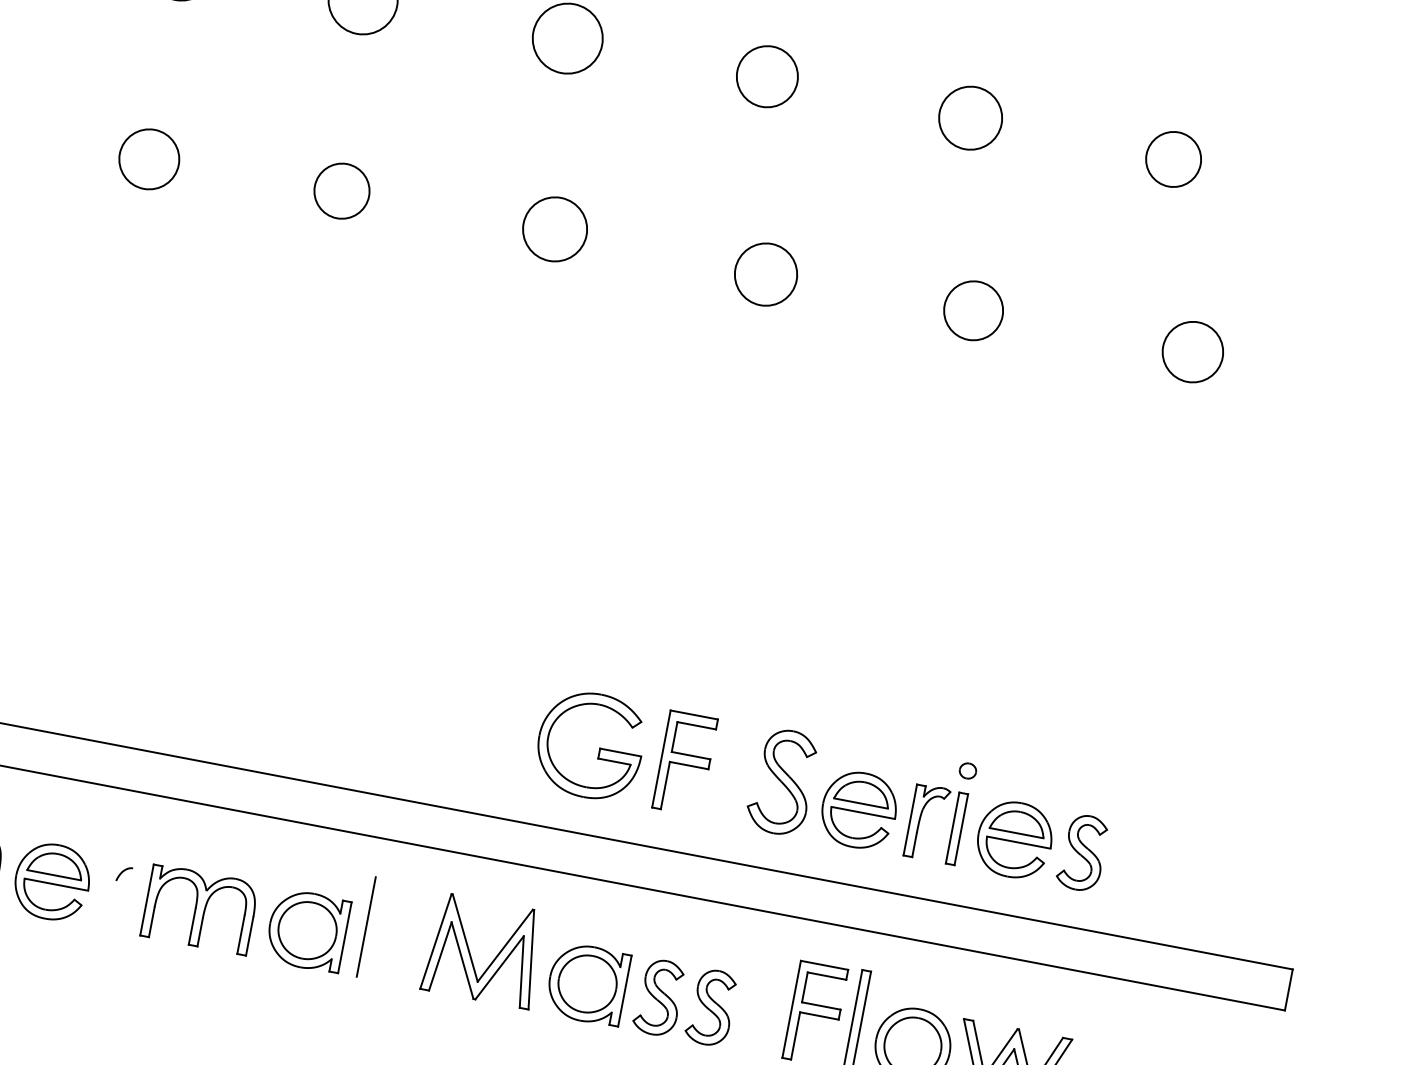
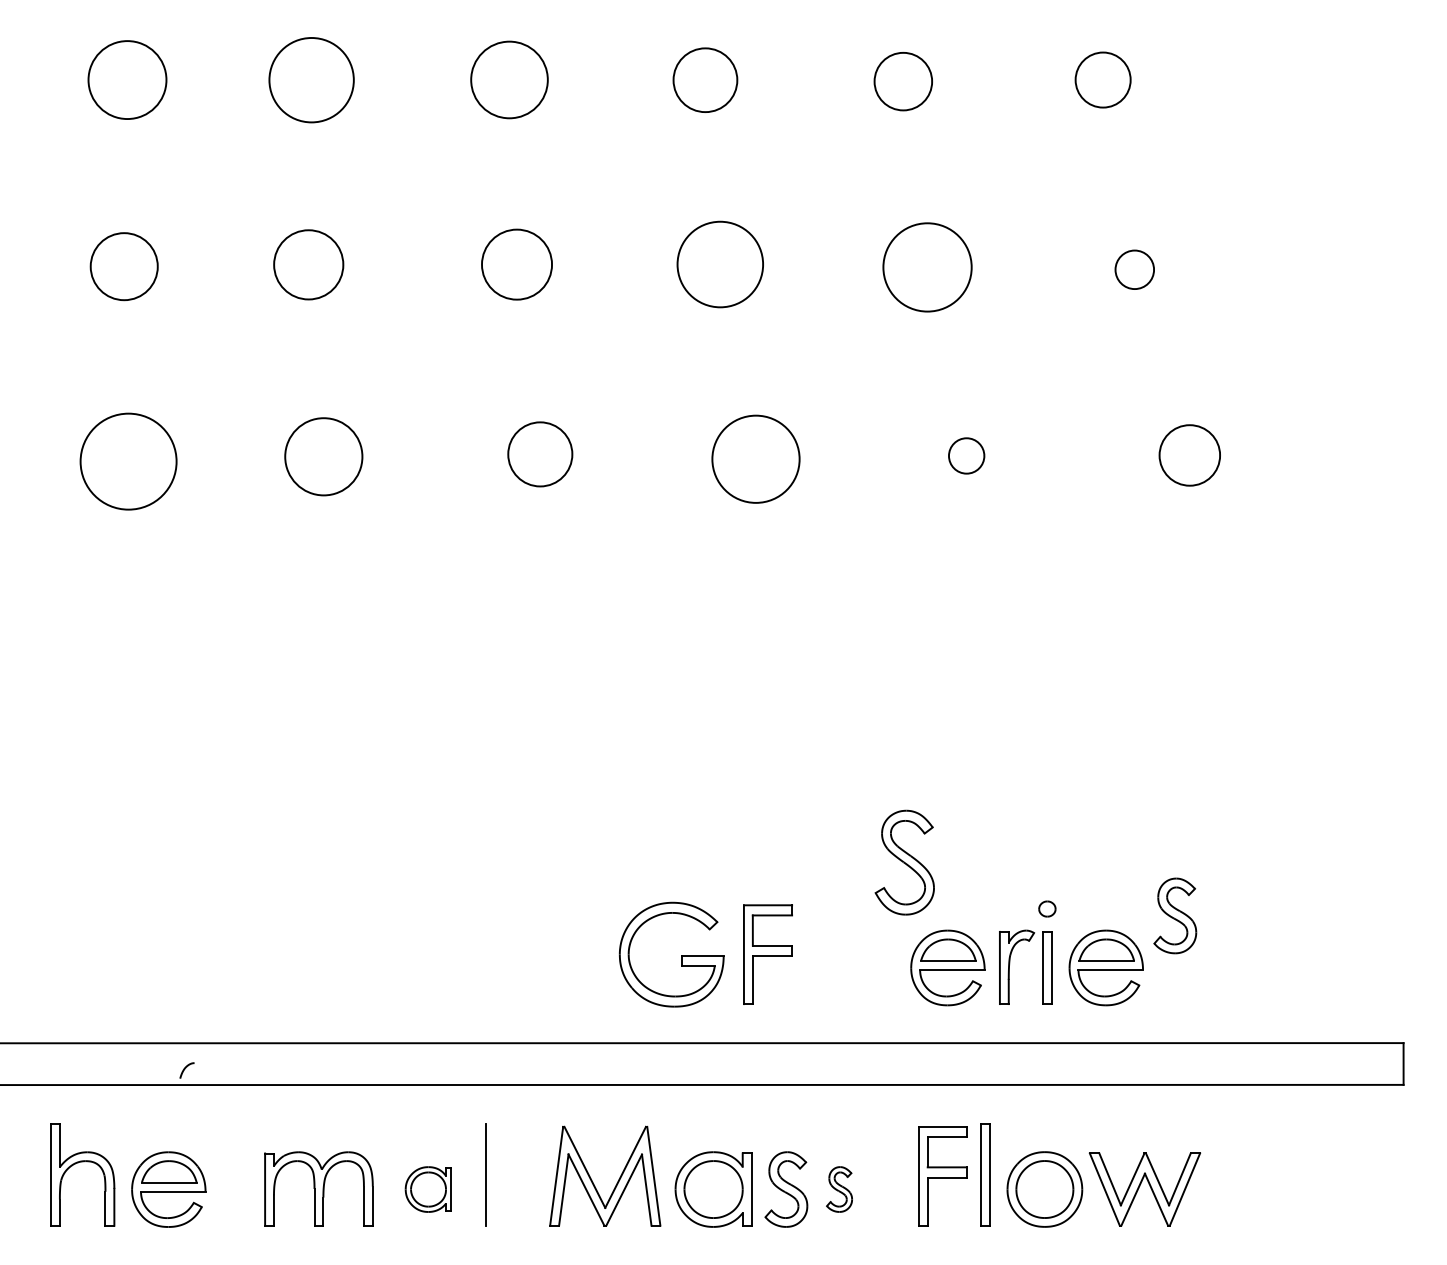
circle: (766, 76) -> (719, 264), size x1.4
circle: (970, 117) -> (927, 266), size x1.4
circle: (149, 159) -> (128, 461), size x1.6
circle: (1173, 159) -> (1134, 269), size x0.7
circle: (341, 190) -> (323, 456), size x1.4
circle: (765, 274) -> (755, 459), size x1.4
circle: (973, 310) -> (966, 455), size x0.6
part: (781, 781) -> (904, 862), moved
part: (1082, 852) -> (1175, 915), moved
curve: (123, 872) -> (185, 1069), moved
part: (307, 930) -> (428, 1189), size x0.6
part: (711, 1007) -> (839, 1189), size x0.6

